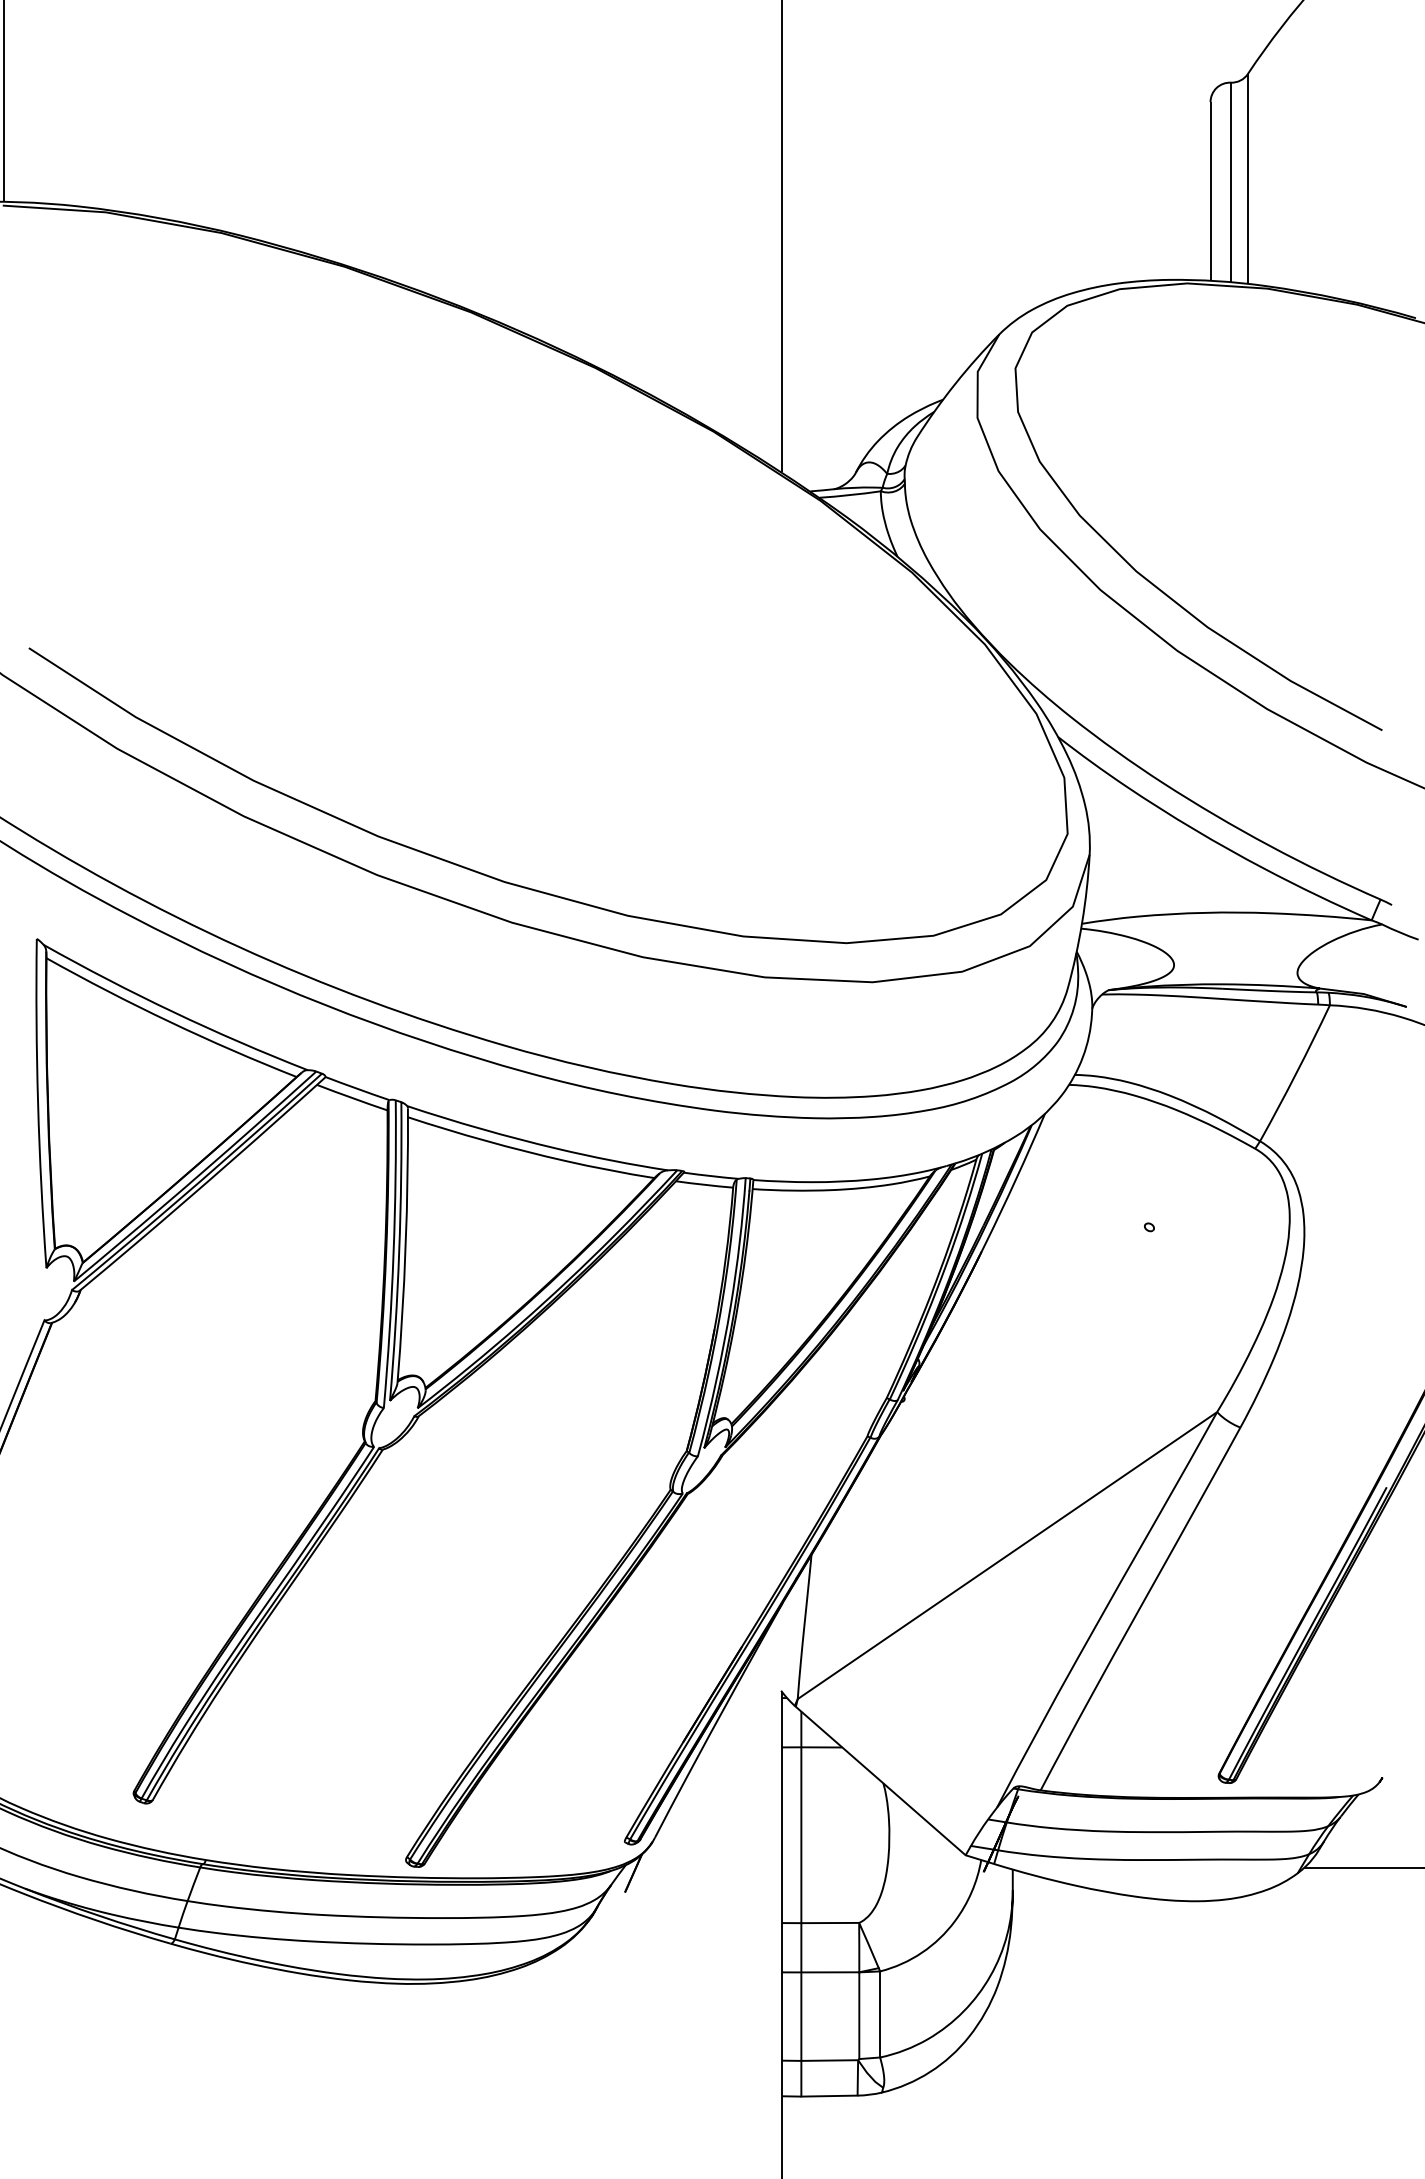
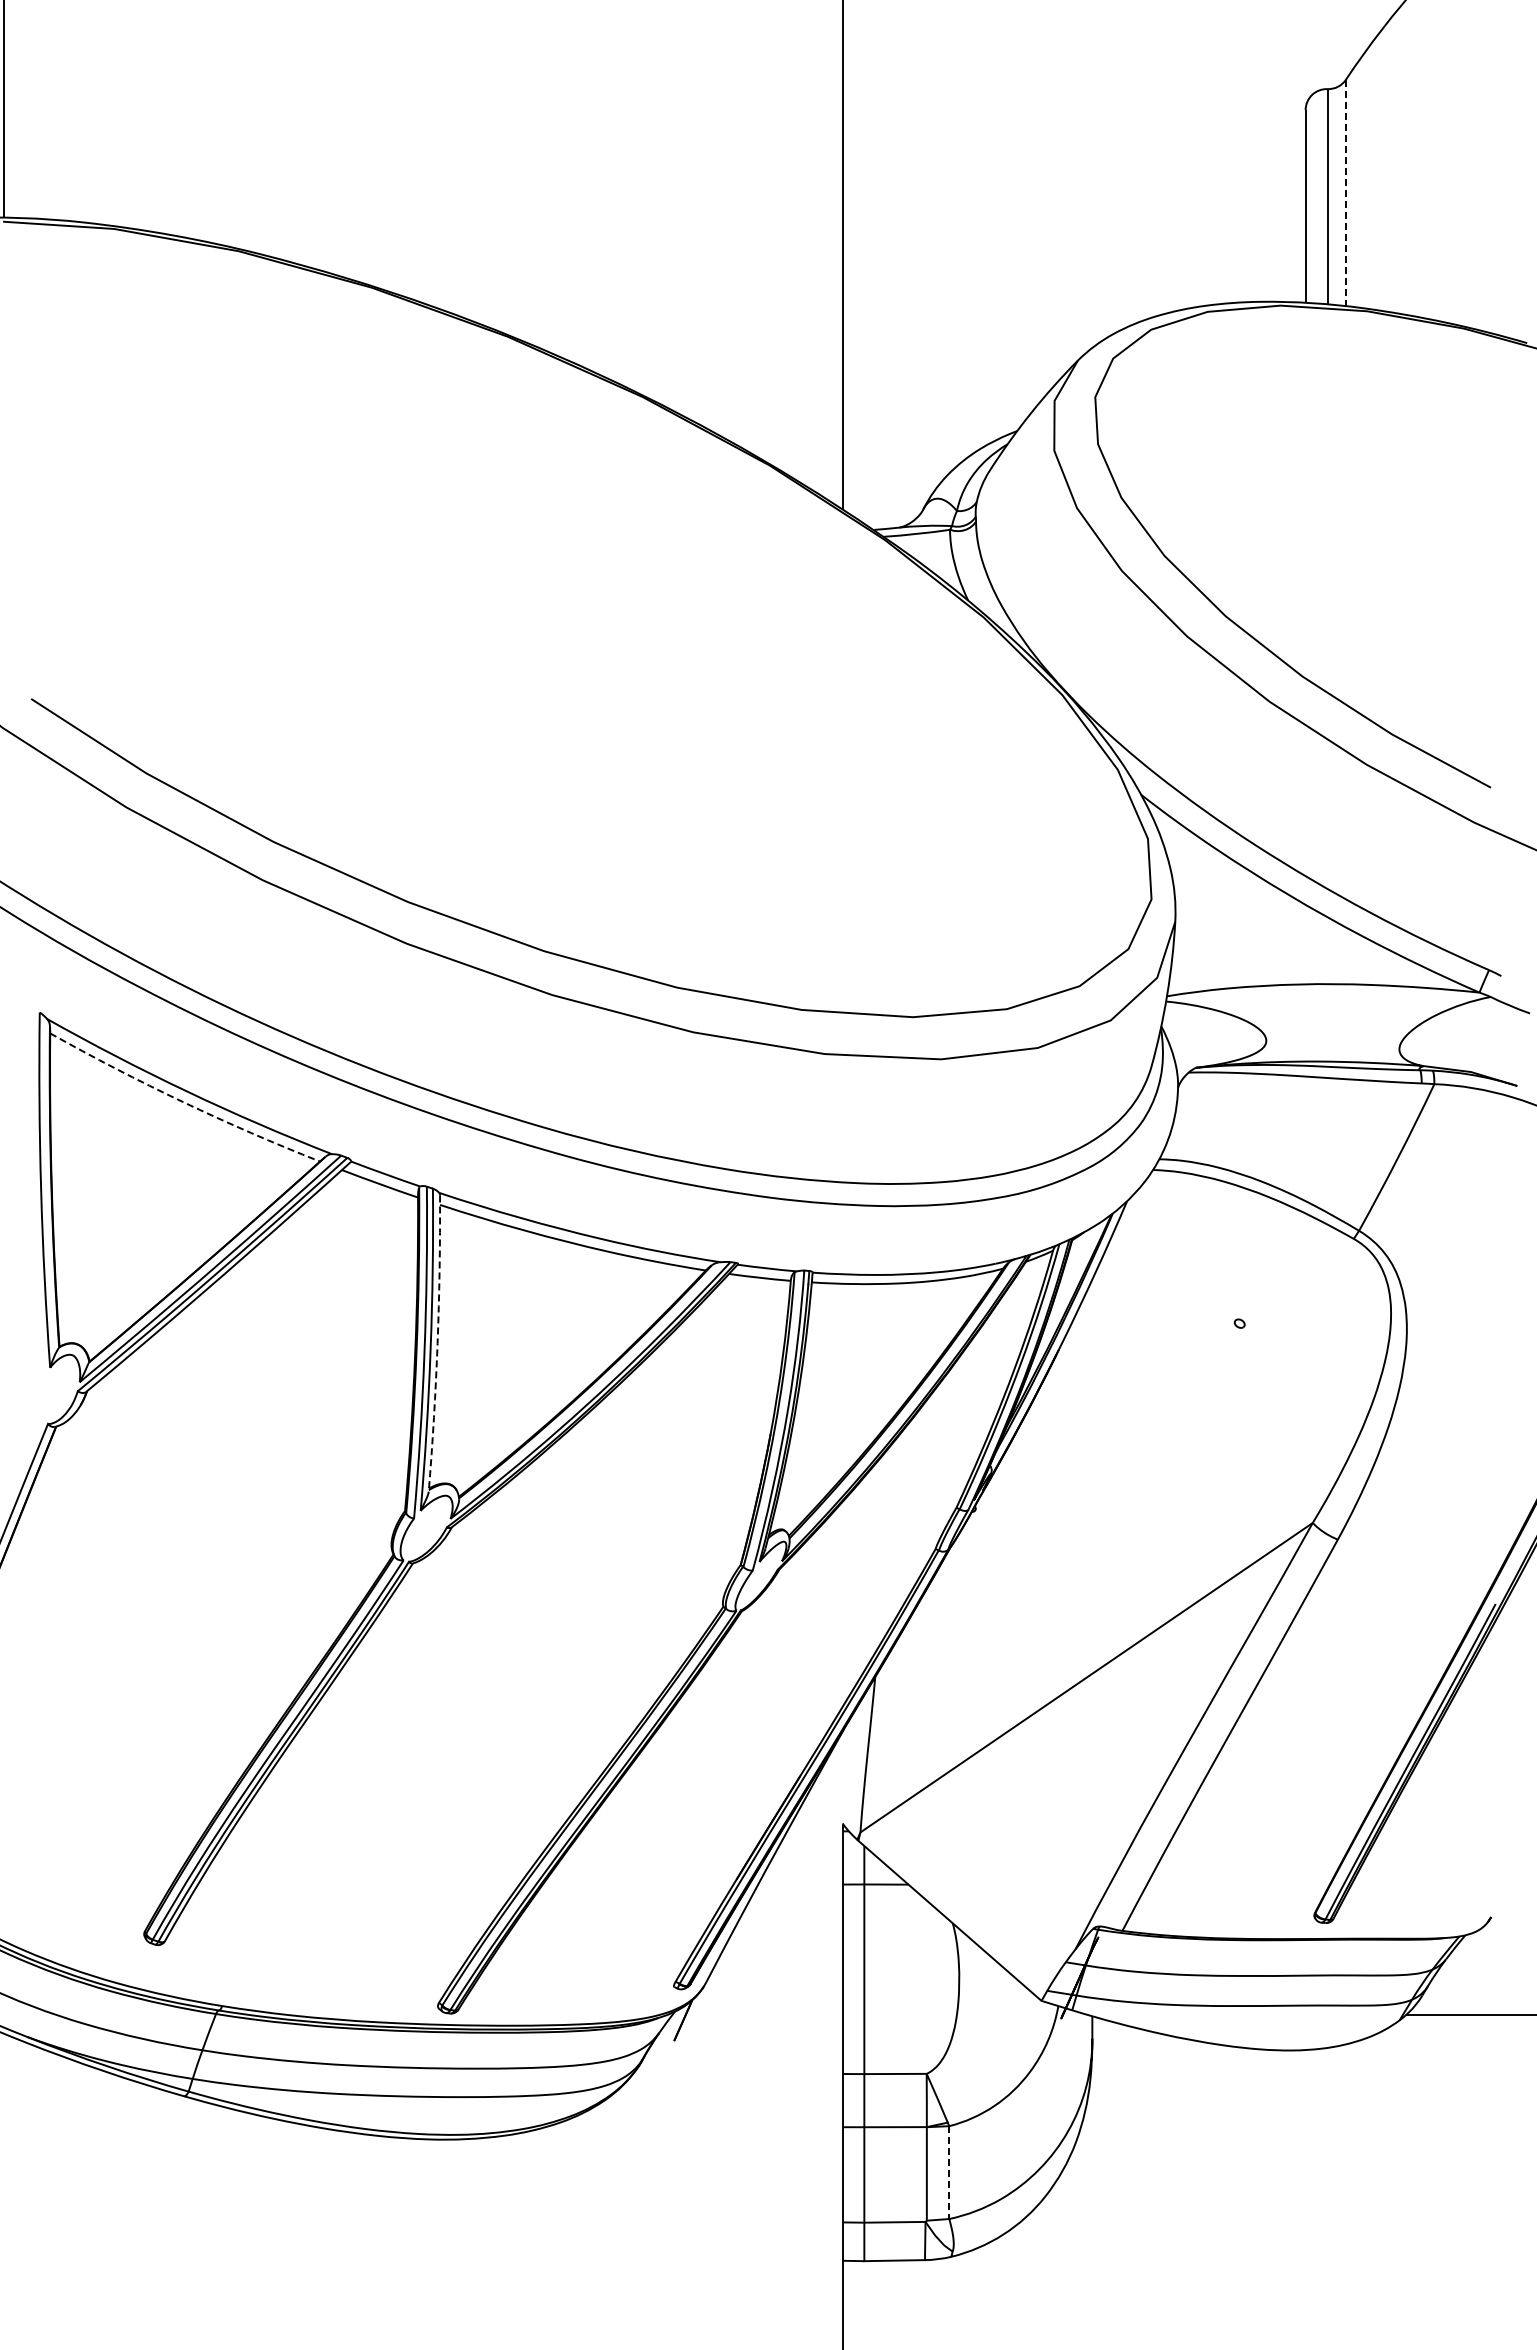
line: (1247, 179) -> (1345, 193), solid -> dashed
line: (170, 1022) -> (183, 1102), solid -> dashed
line: (405, 1245) -> (437, 1343), solid -> dashed
line: (880, 2015) -> (949, 2173), solid -> dashed

